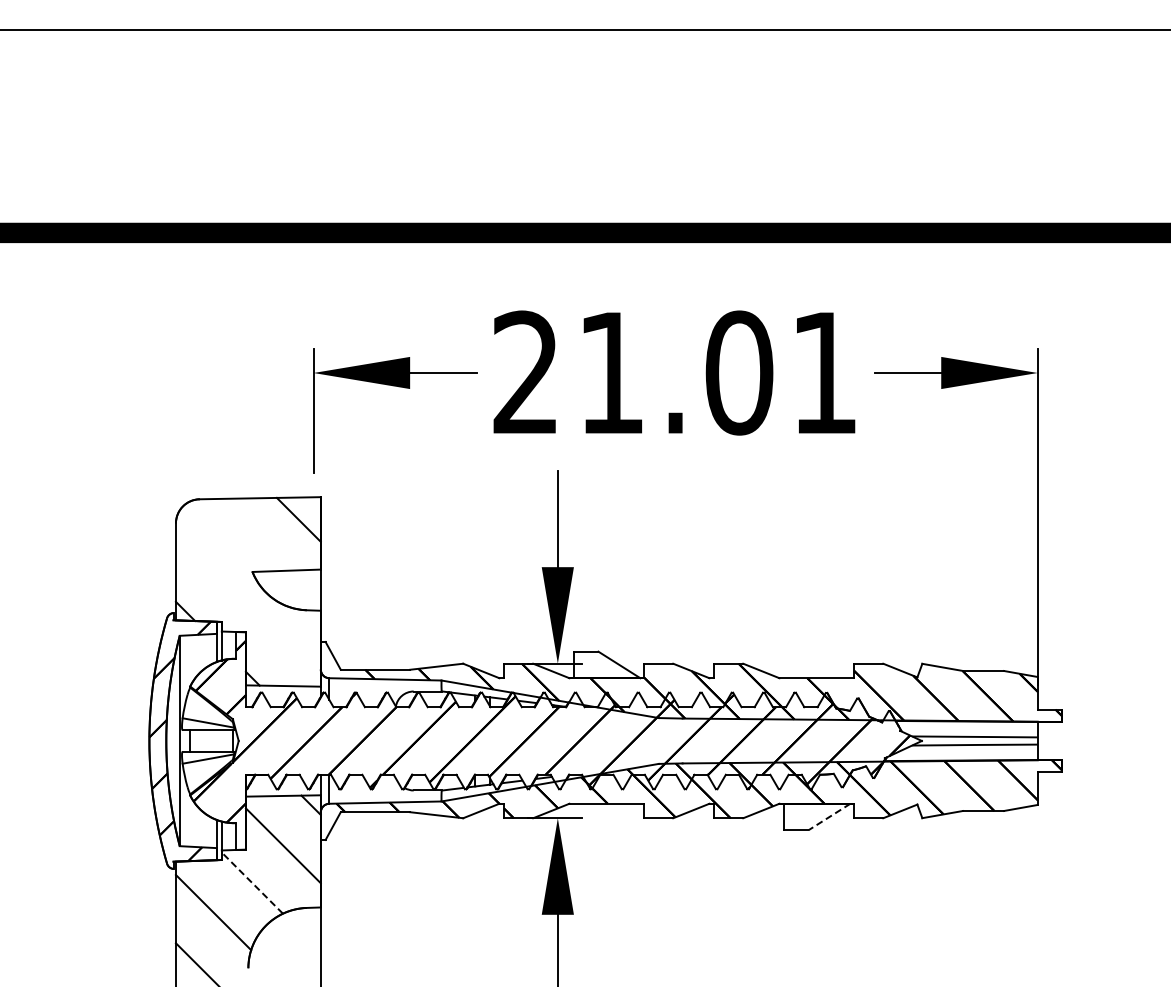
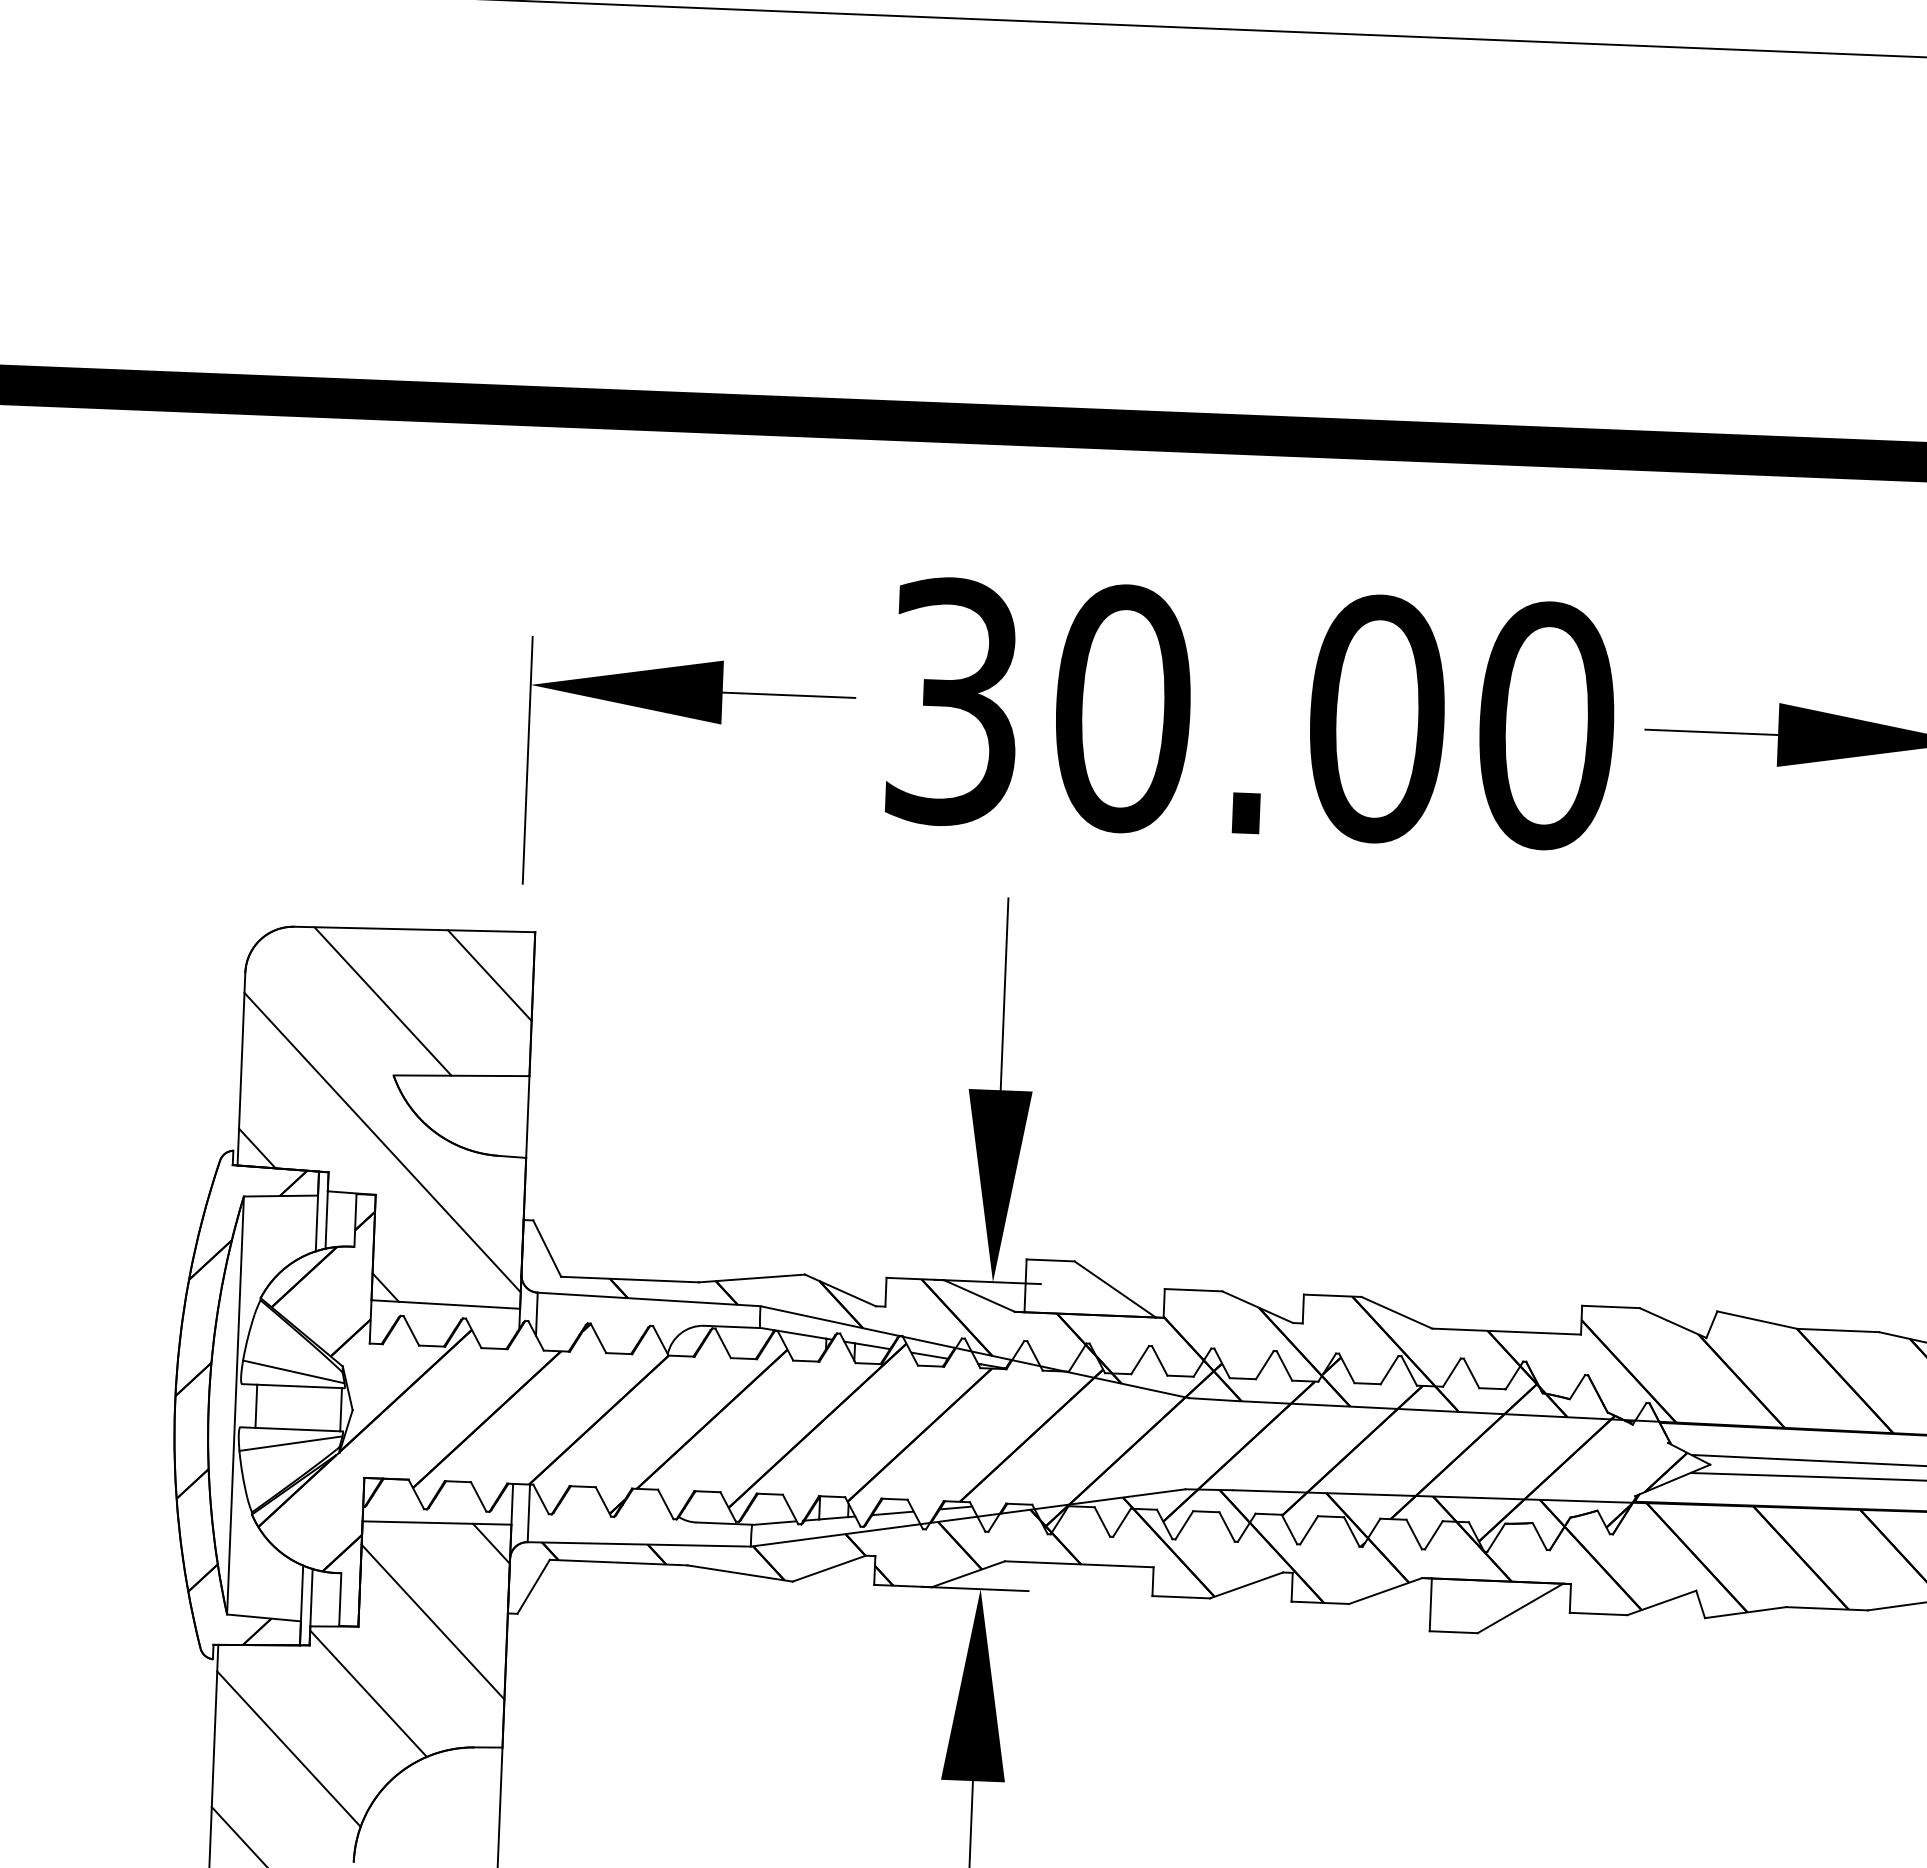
text: (675, 372) -> (1250, 712), 21.01 -> 30.00
line: (245, 534) -> (382, 1000), added
line: (247, 605) -> (380, 1141), added
line: (829, 817) -> (1520, 1609), dashed -> solid
line: (252, 882) -> (368, 1692), dashed -> solid

